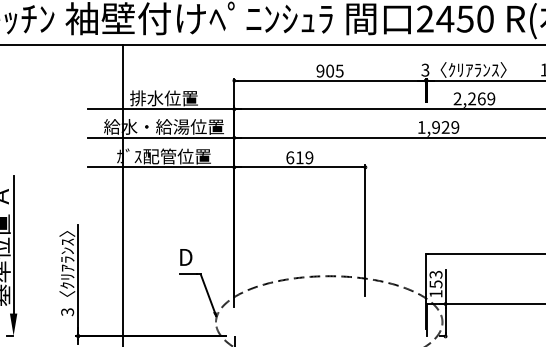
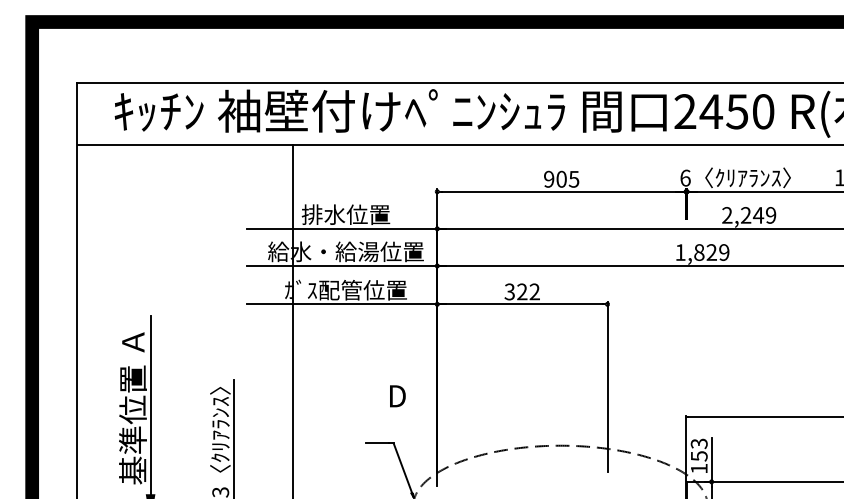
text: (425, 69) -> (685, 177), 3 -> 6
text: (481, 98) -> (758, 215), 2,269 -> 2,249
text: (436, 127) -> (699, 252), 1,929 -> 1,829
text: (299, 157) -> (521, 291), 619 -> 322
text: (186, 257) -> (397, 396), moved

